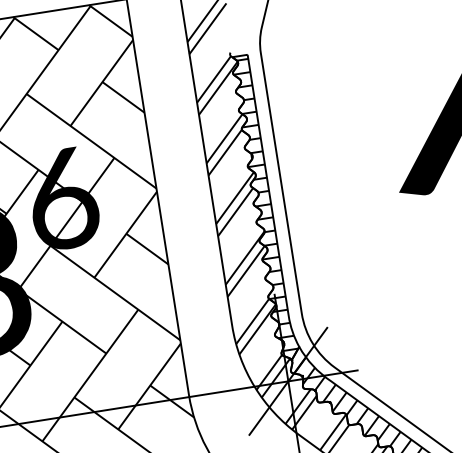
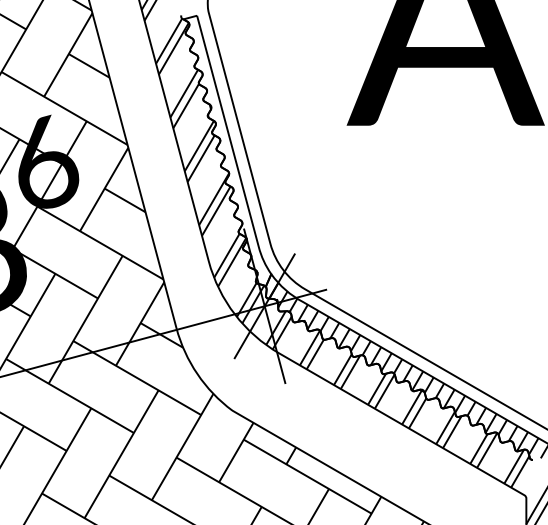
hatch: (266, 205) -> (228, 149), removed

